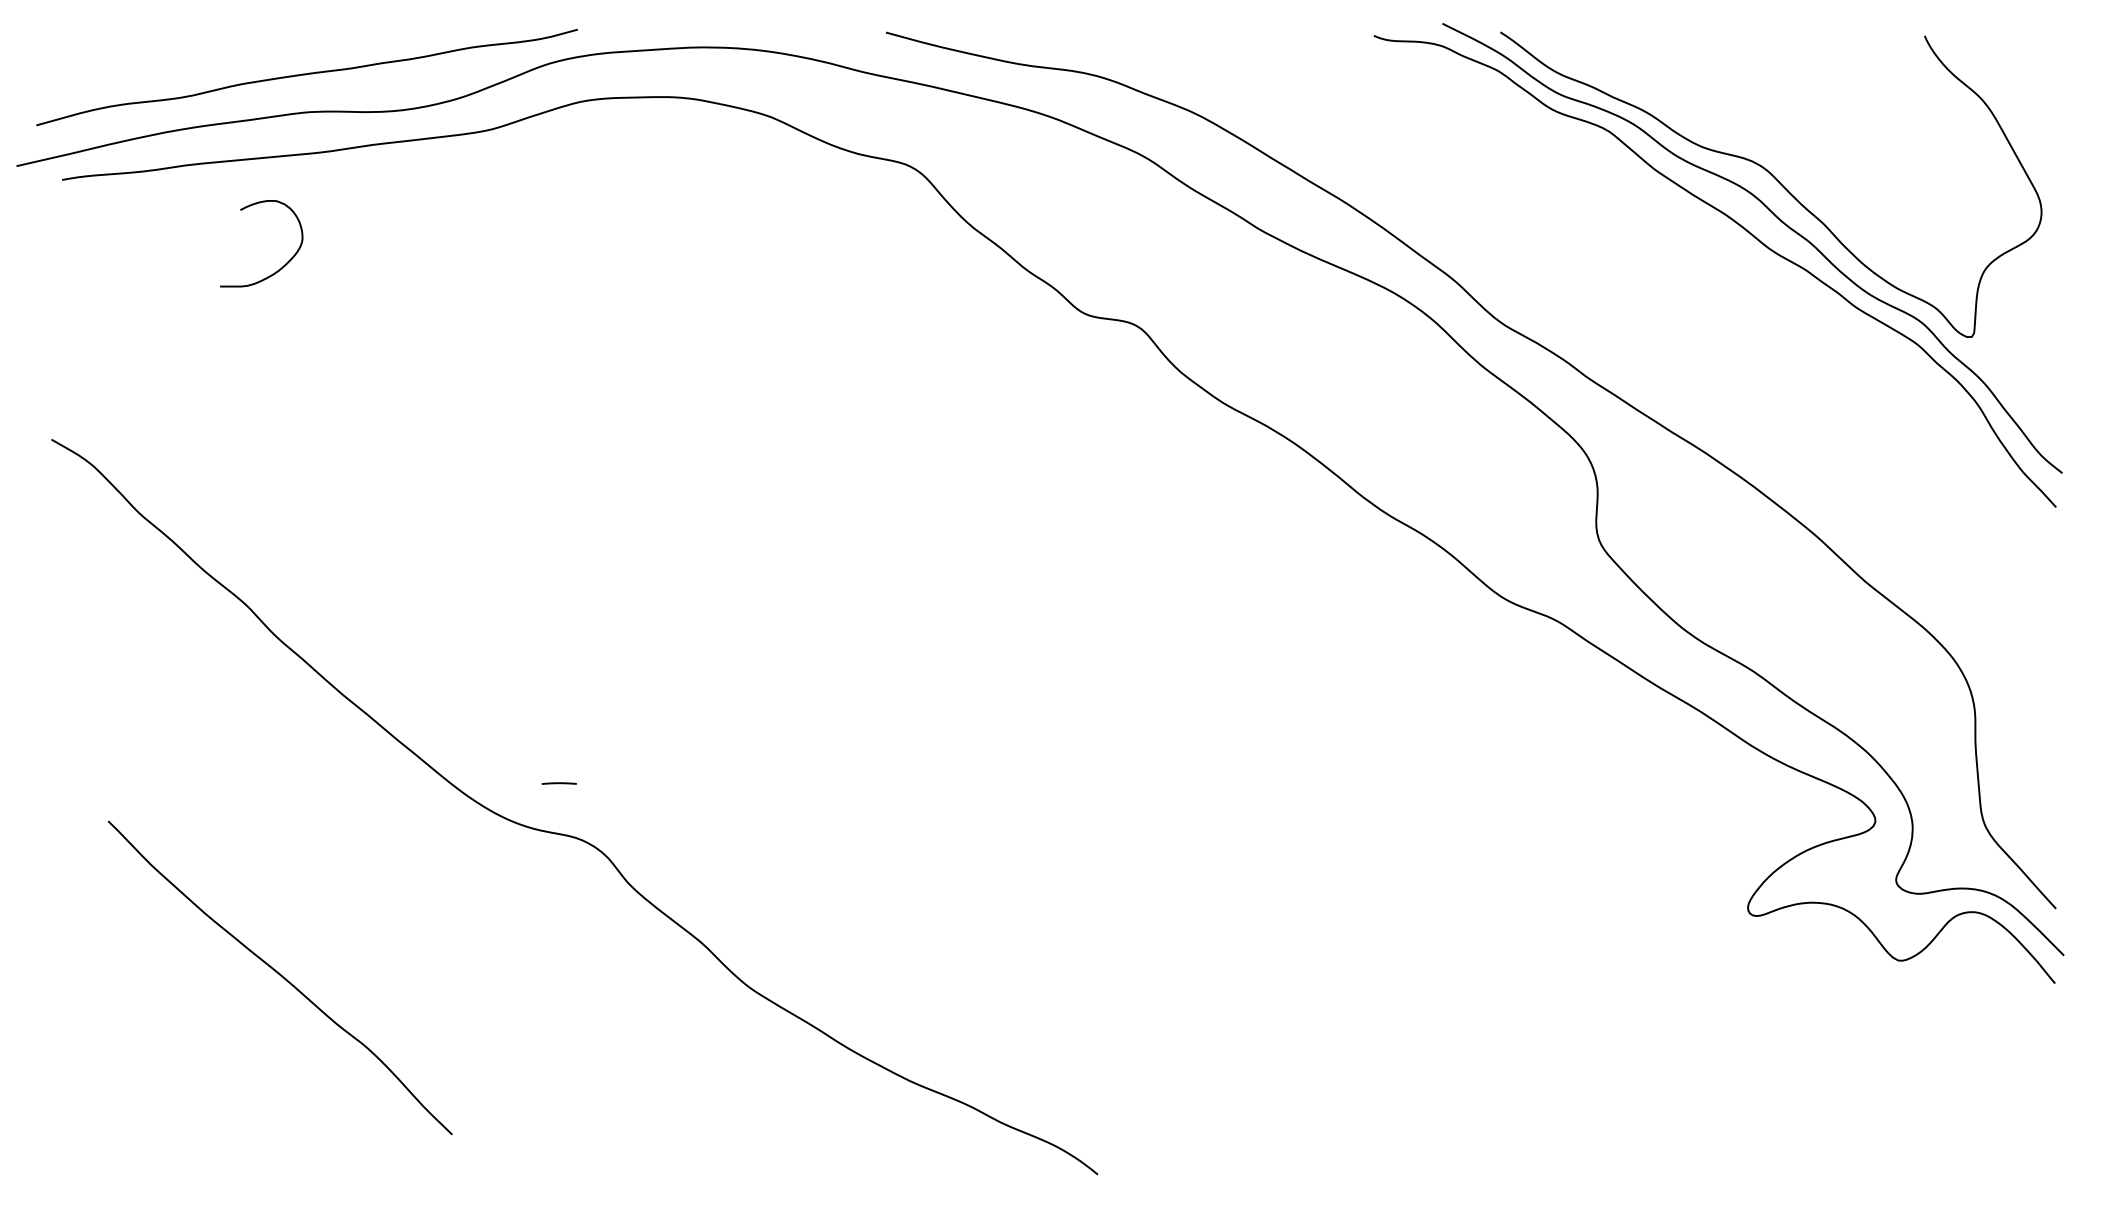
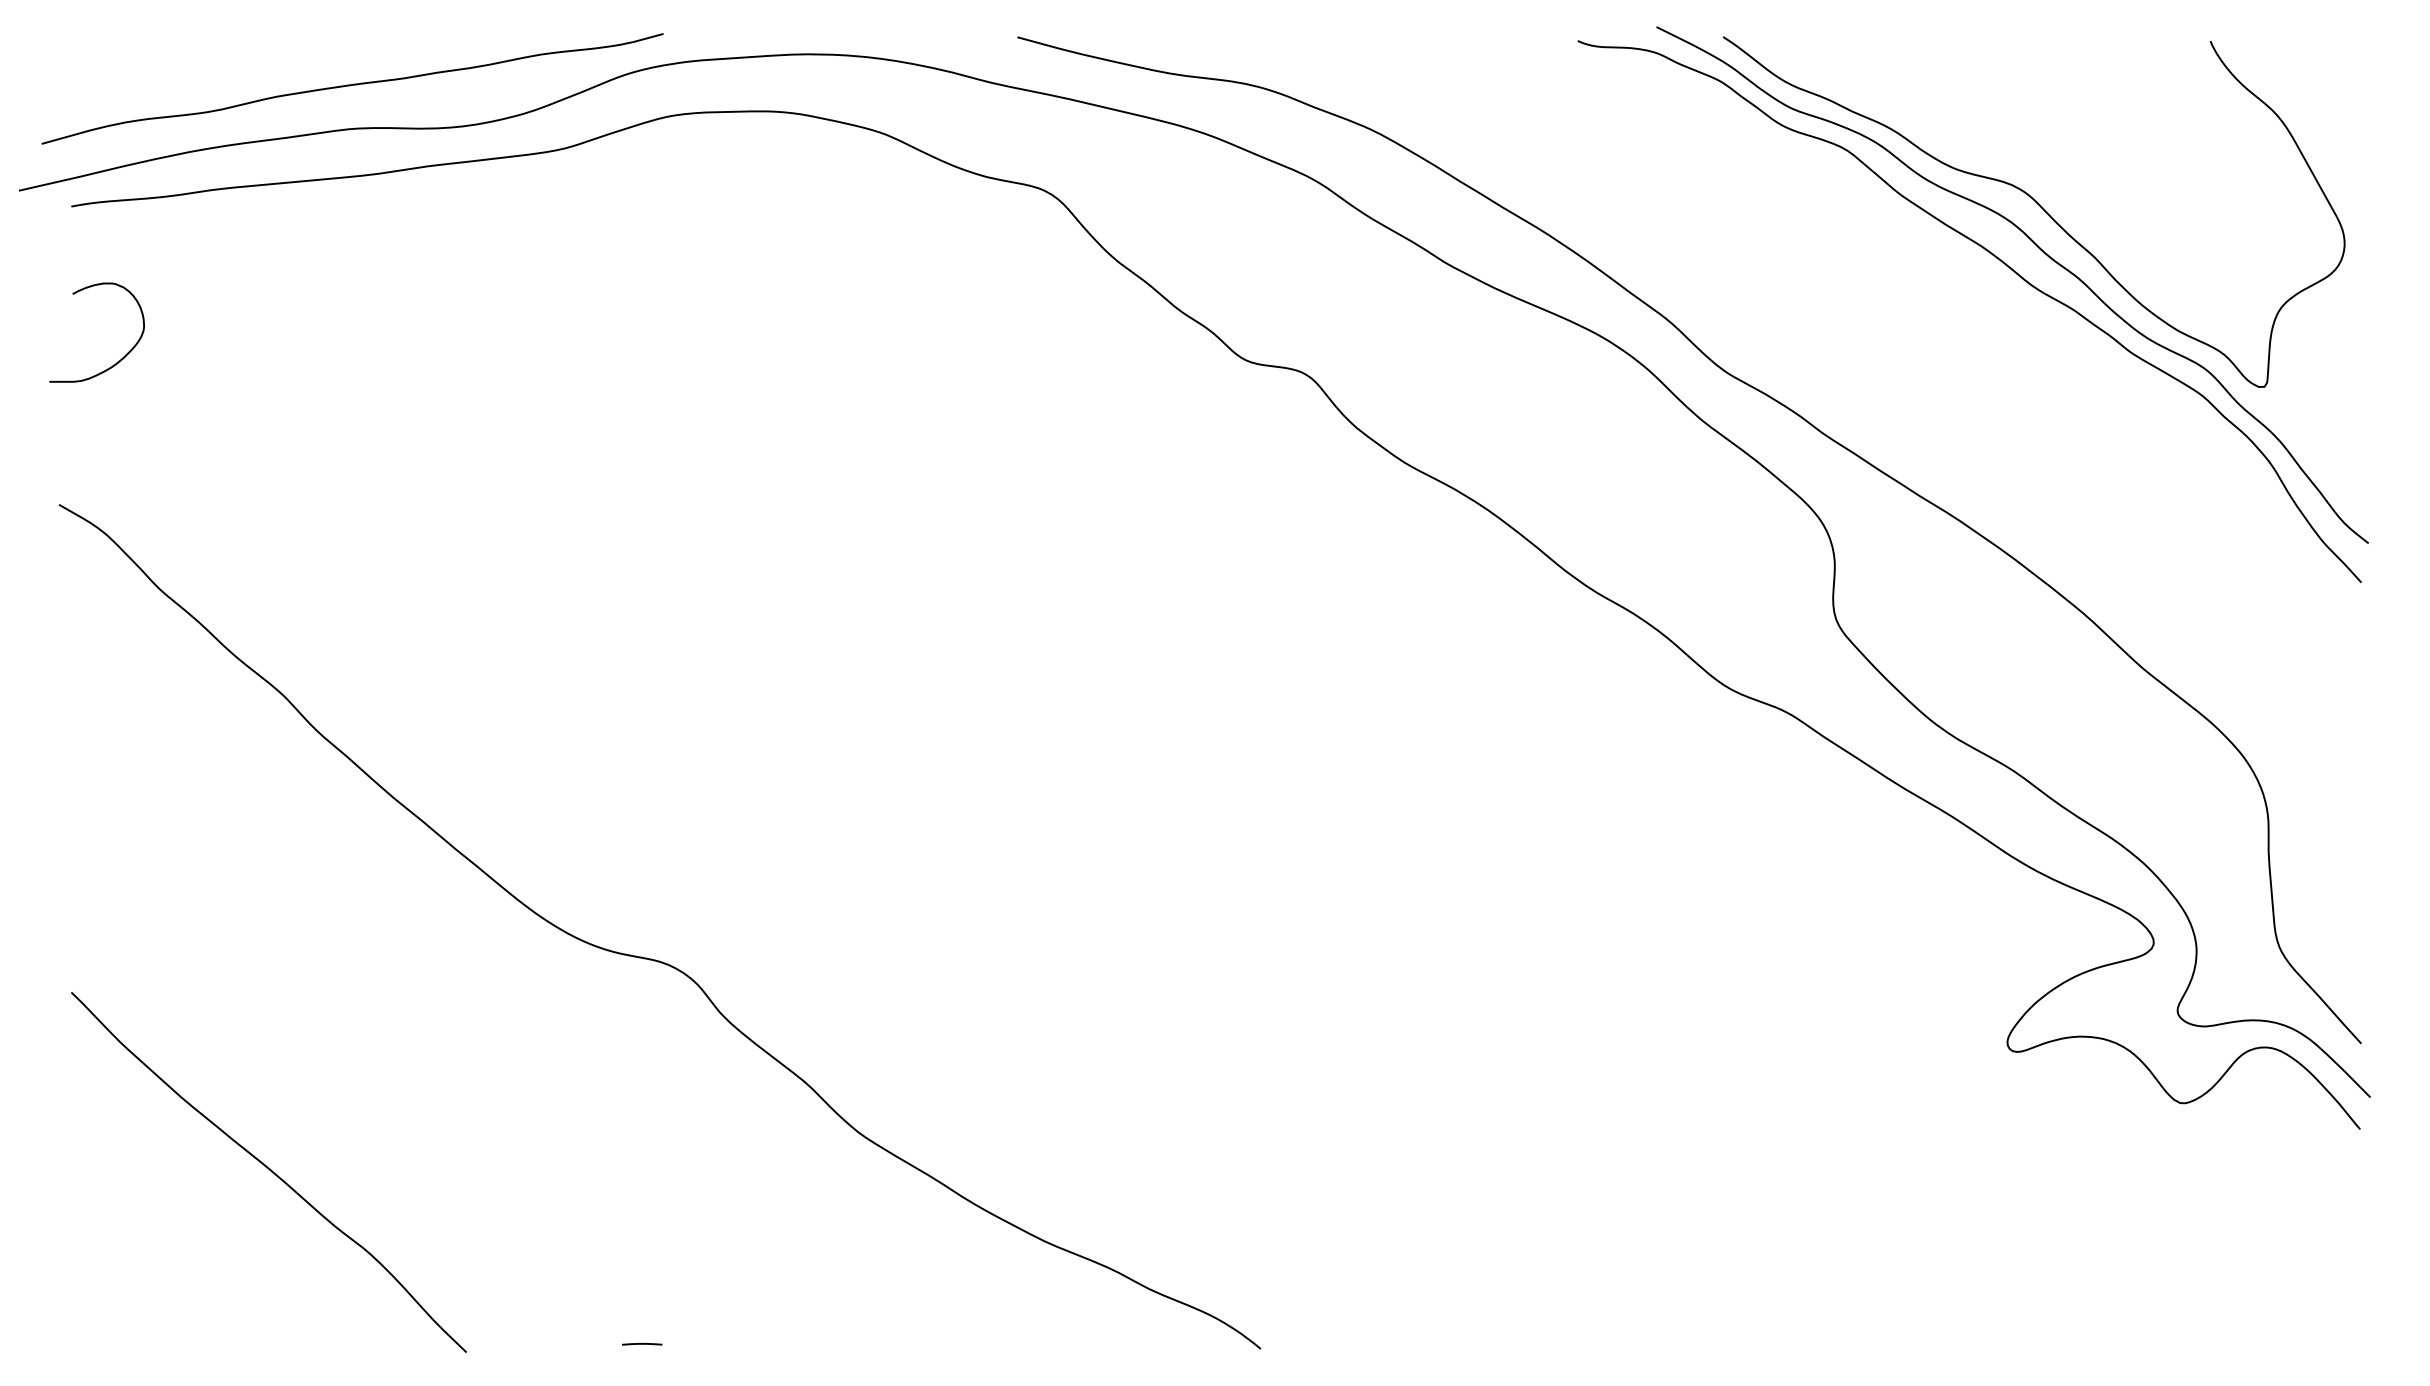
curve: (279, 268) -> (117, 361), moved
line: (558, 783) -> (641, 1344), moved
curve: (280, 976) -> (269, 1170), moved

